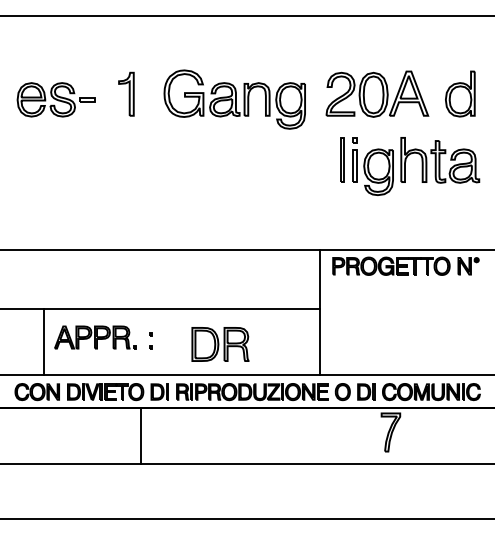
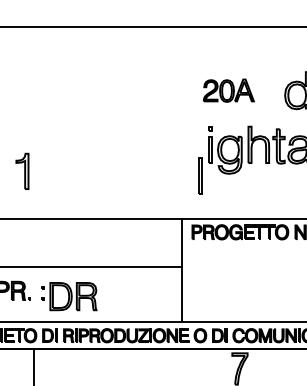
part: (126, 93) -> (22, 170), moved
part: (377, 93) -> (228, 90), size x0.6
part: (234, 99) -> (111, 95), removed
line: (341, 159) -> (199, 175), moved
part: (220, 344) -> (73, 296), moved

